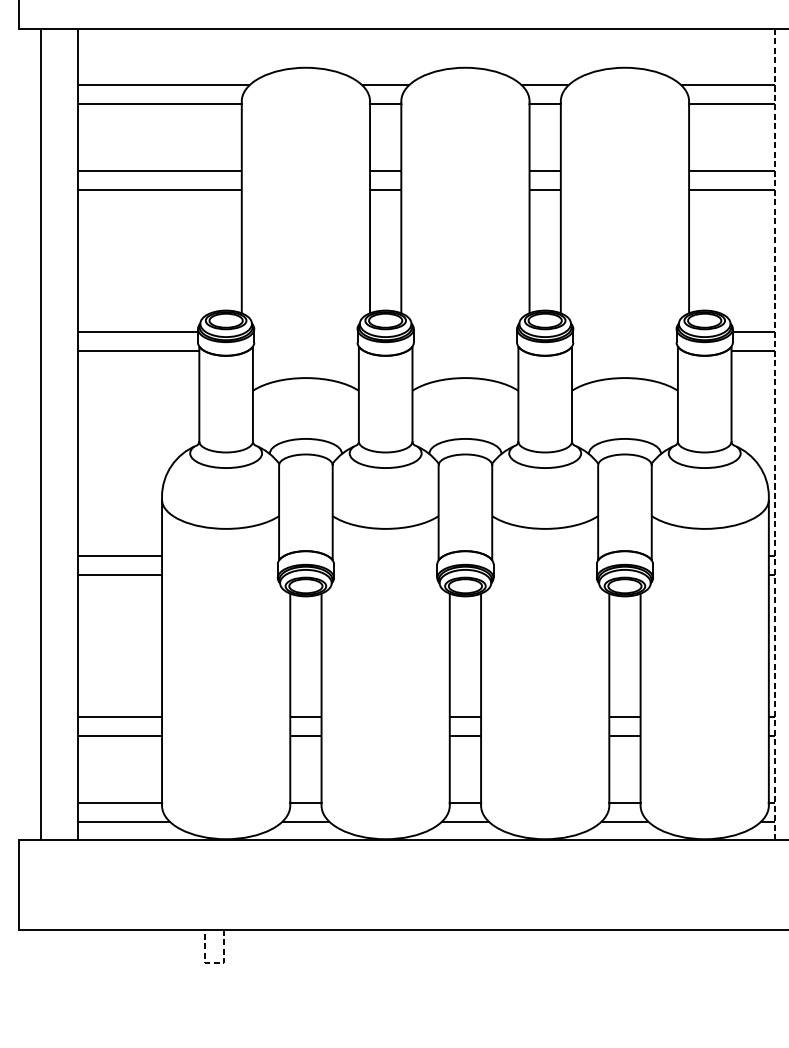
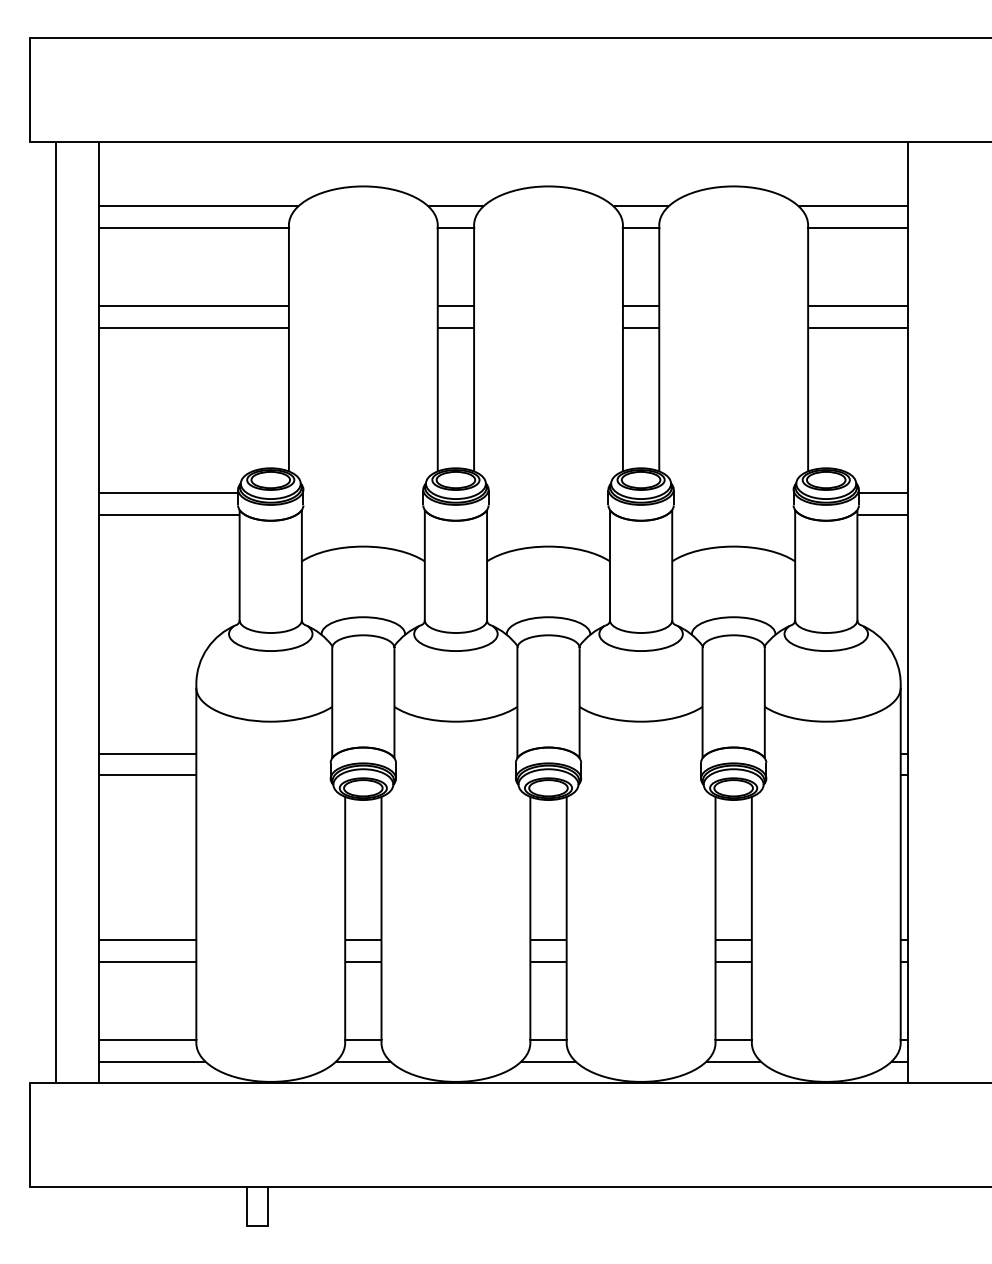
line: (774, 433) -> (907, 611), dashed -> solid
line: (214, 963) -> (257, 1226), dashed -> solid

